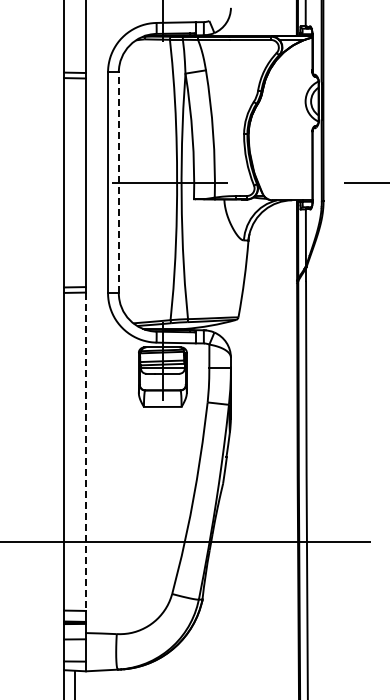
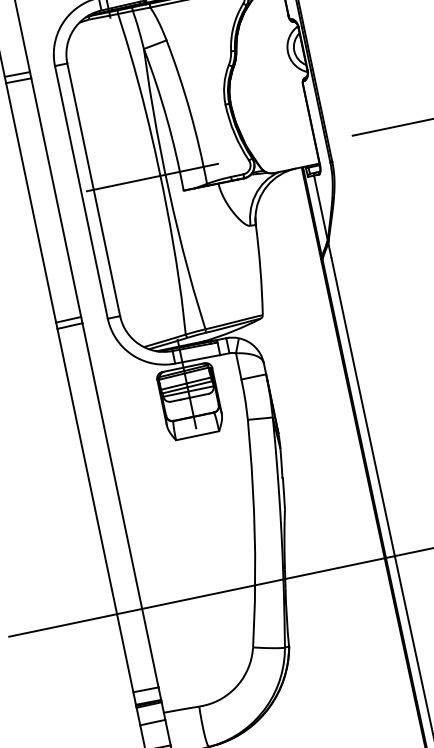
line: (118, 182) -> (93, 189), dashed -> solid
line: (86, 452) -> (121, 506), dashed -> solid

